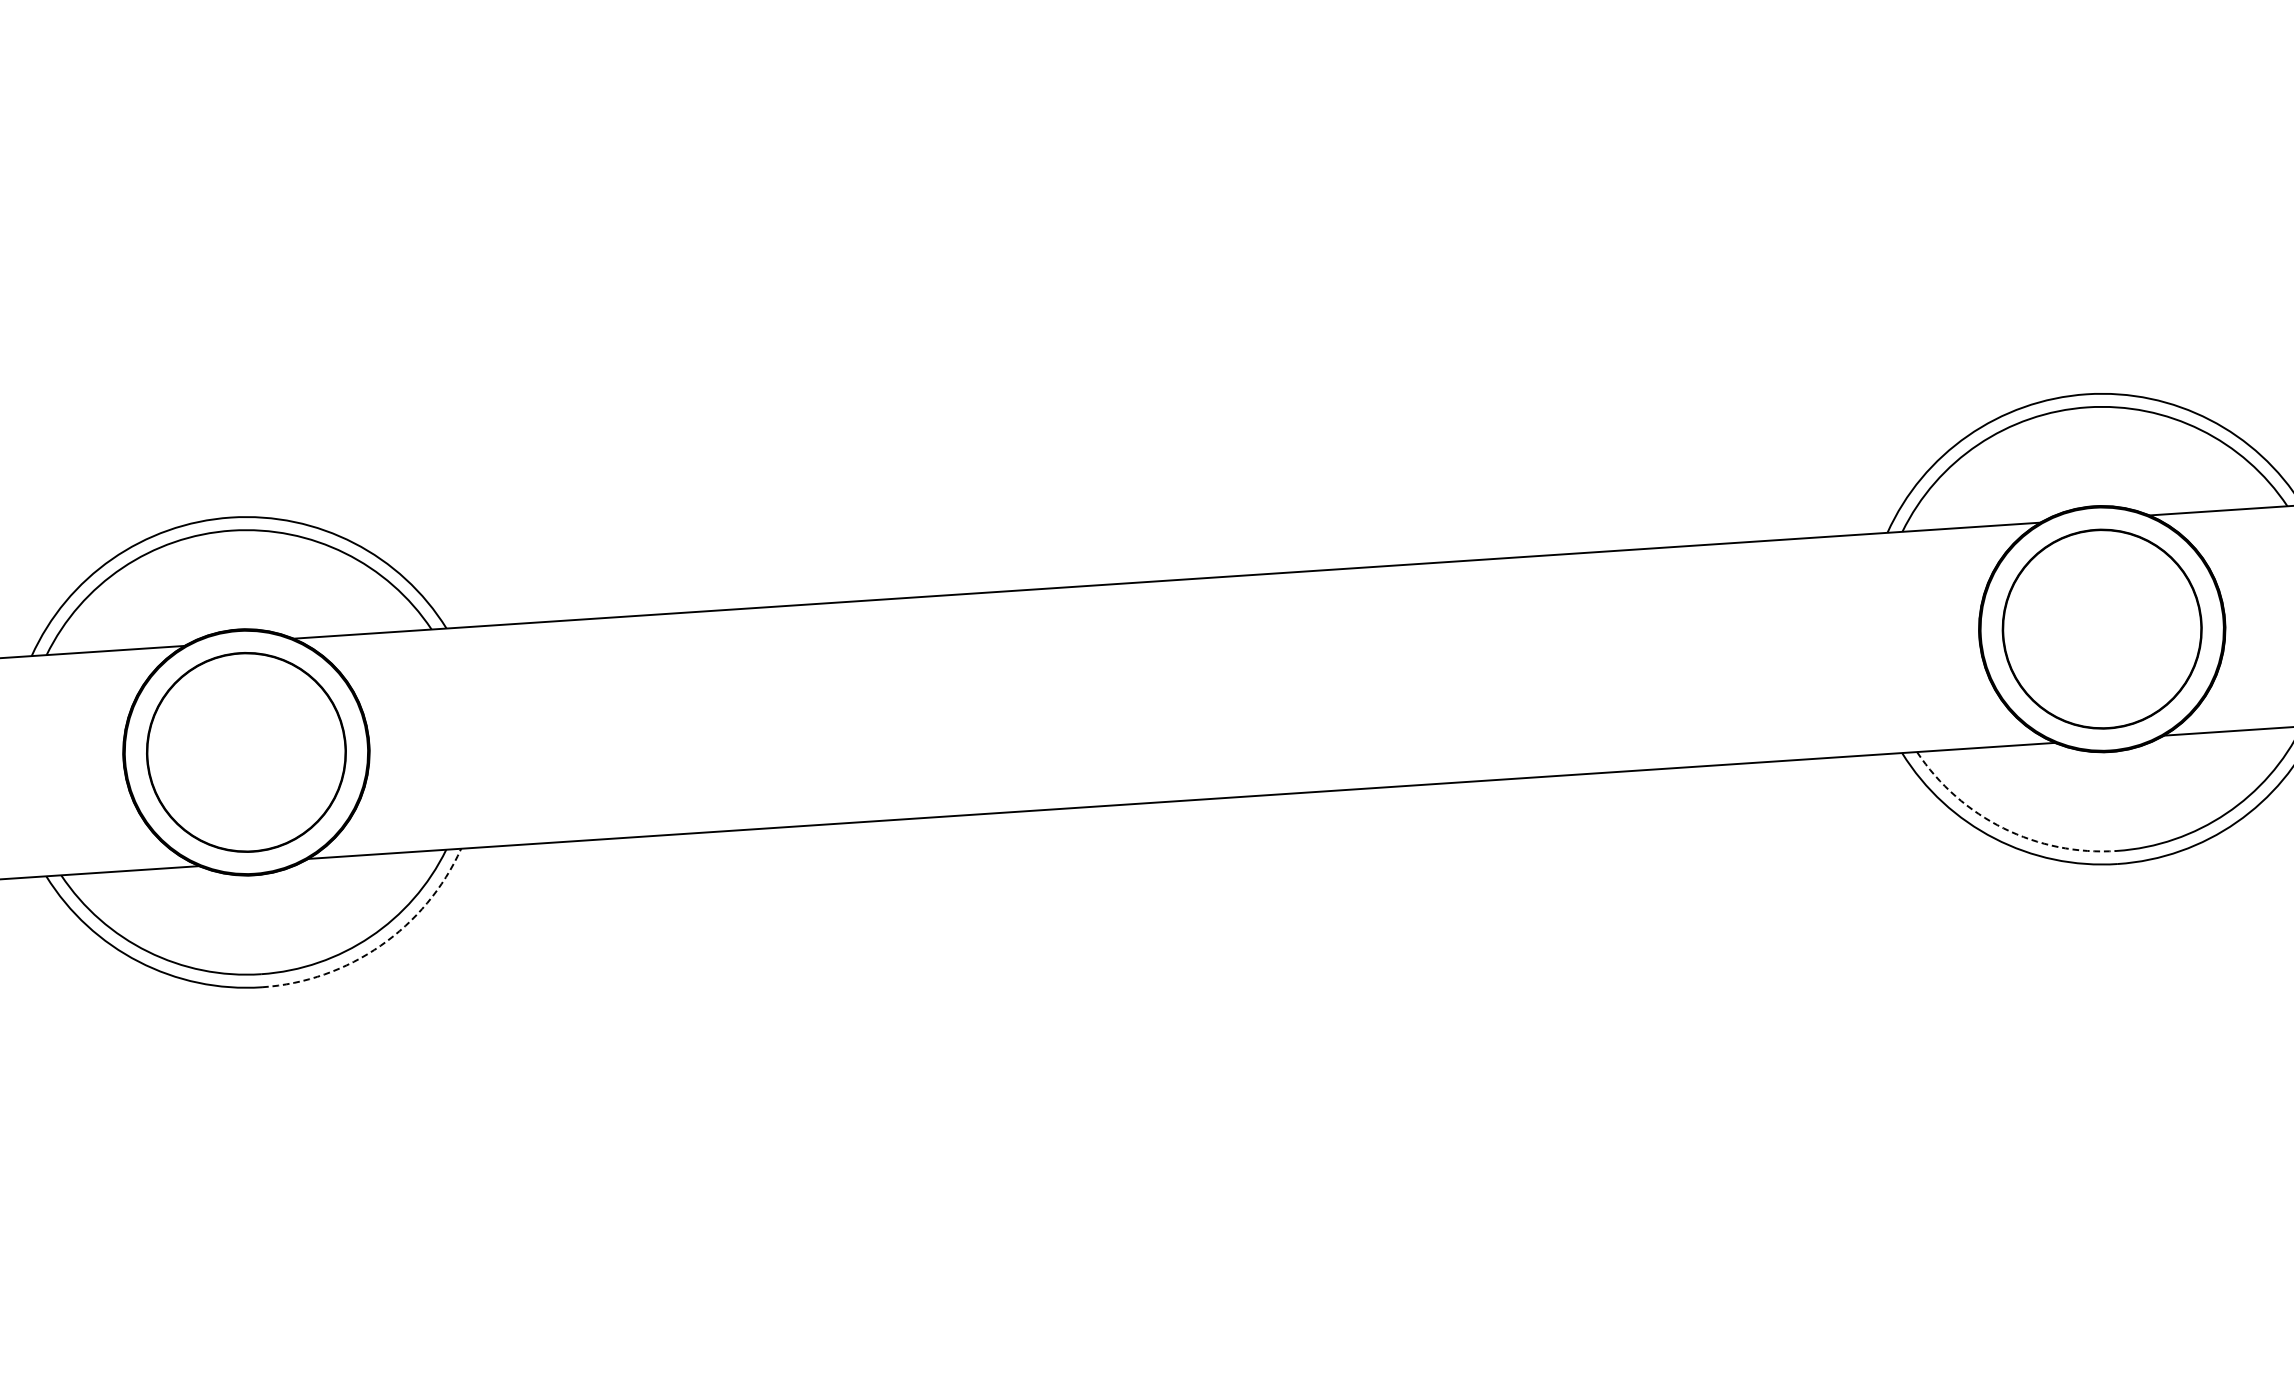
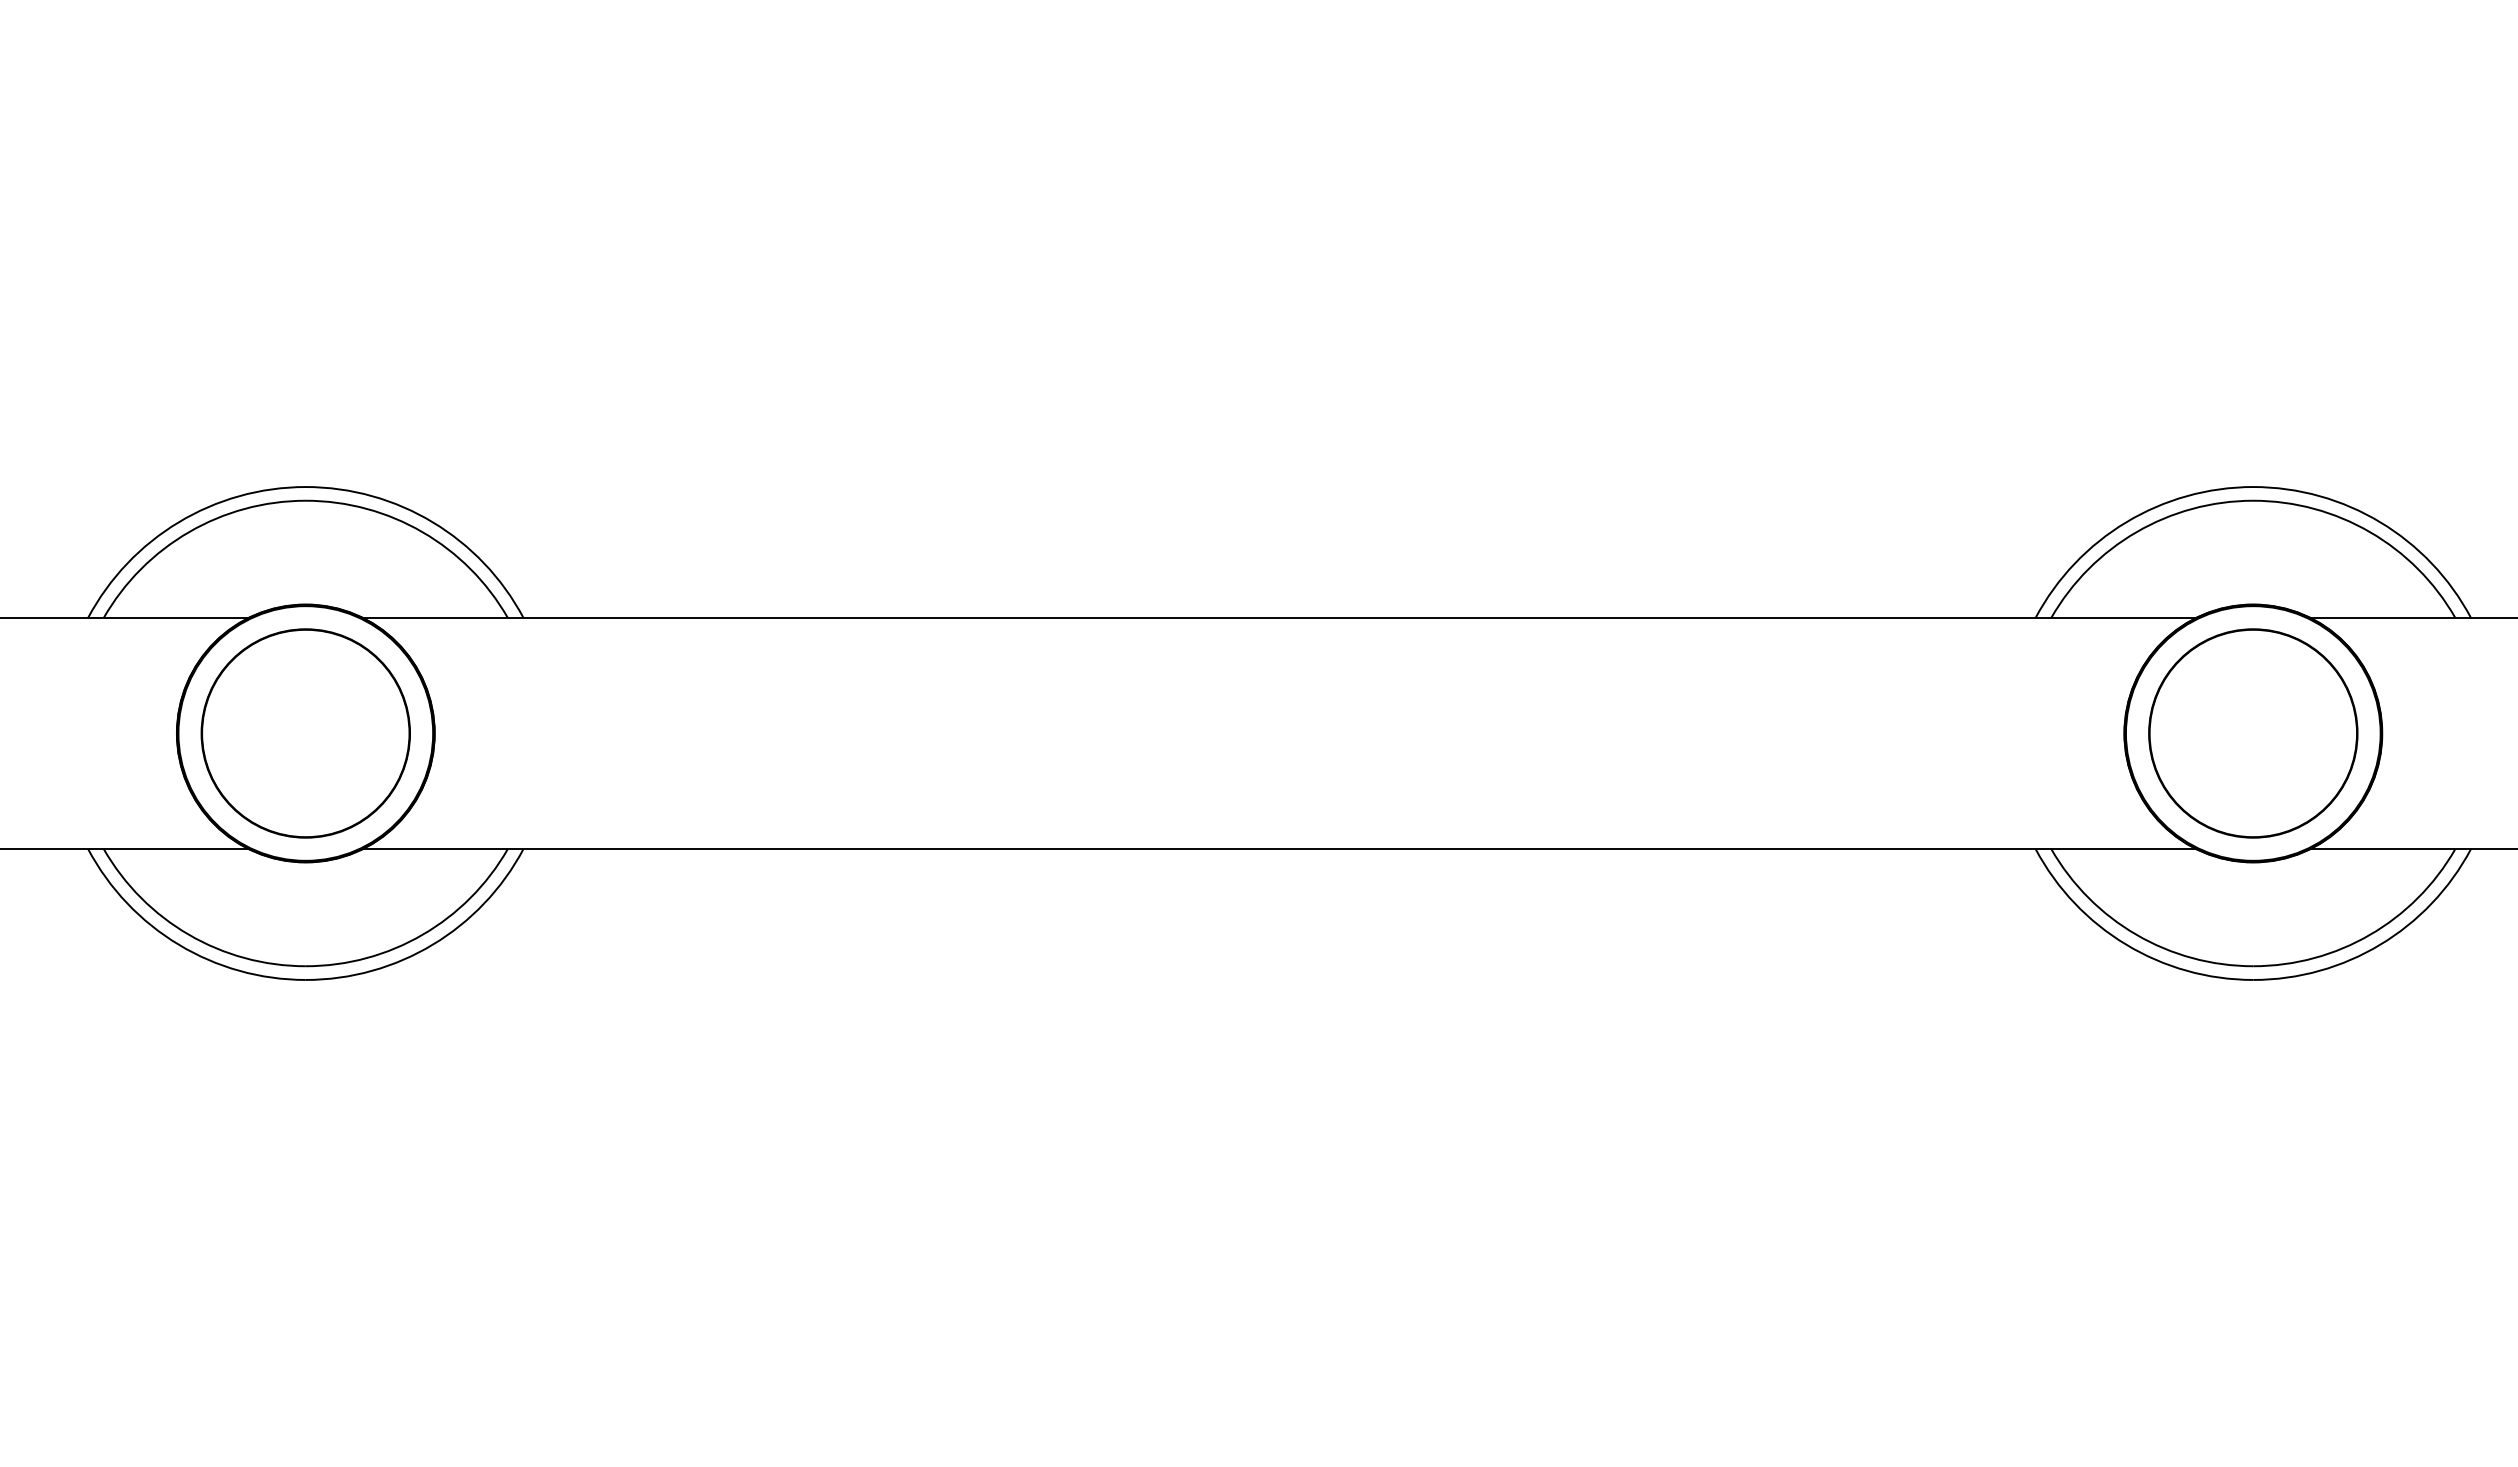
arc: (2003, 828) -> (2136, 934), dashed -> solid
arc: (380, 945) -> (432, 944), dashed -> solid

